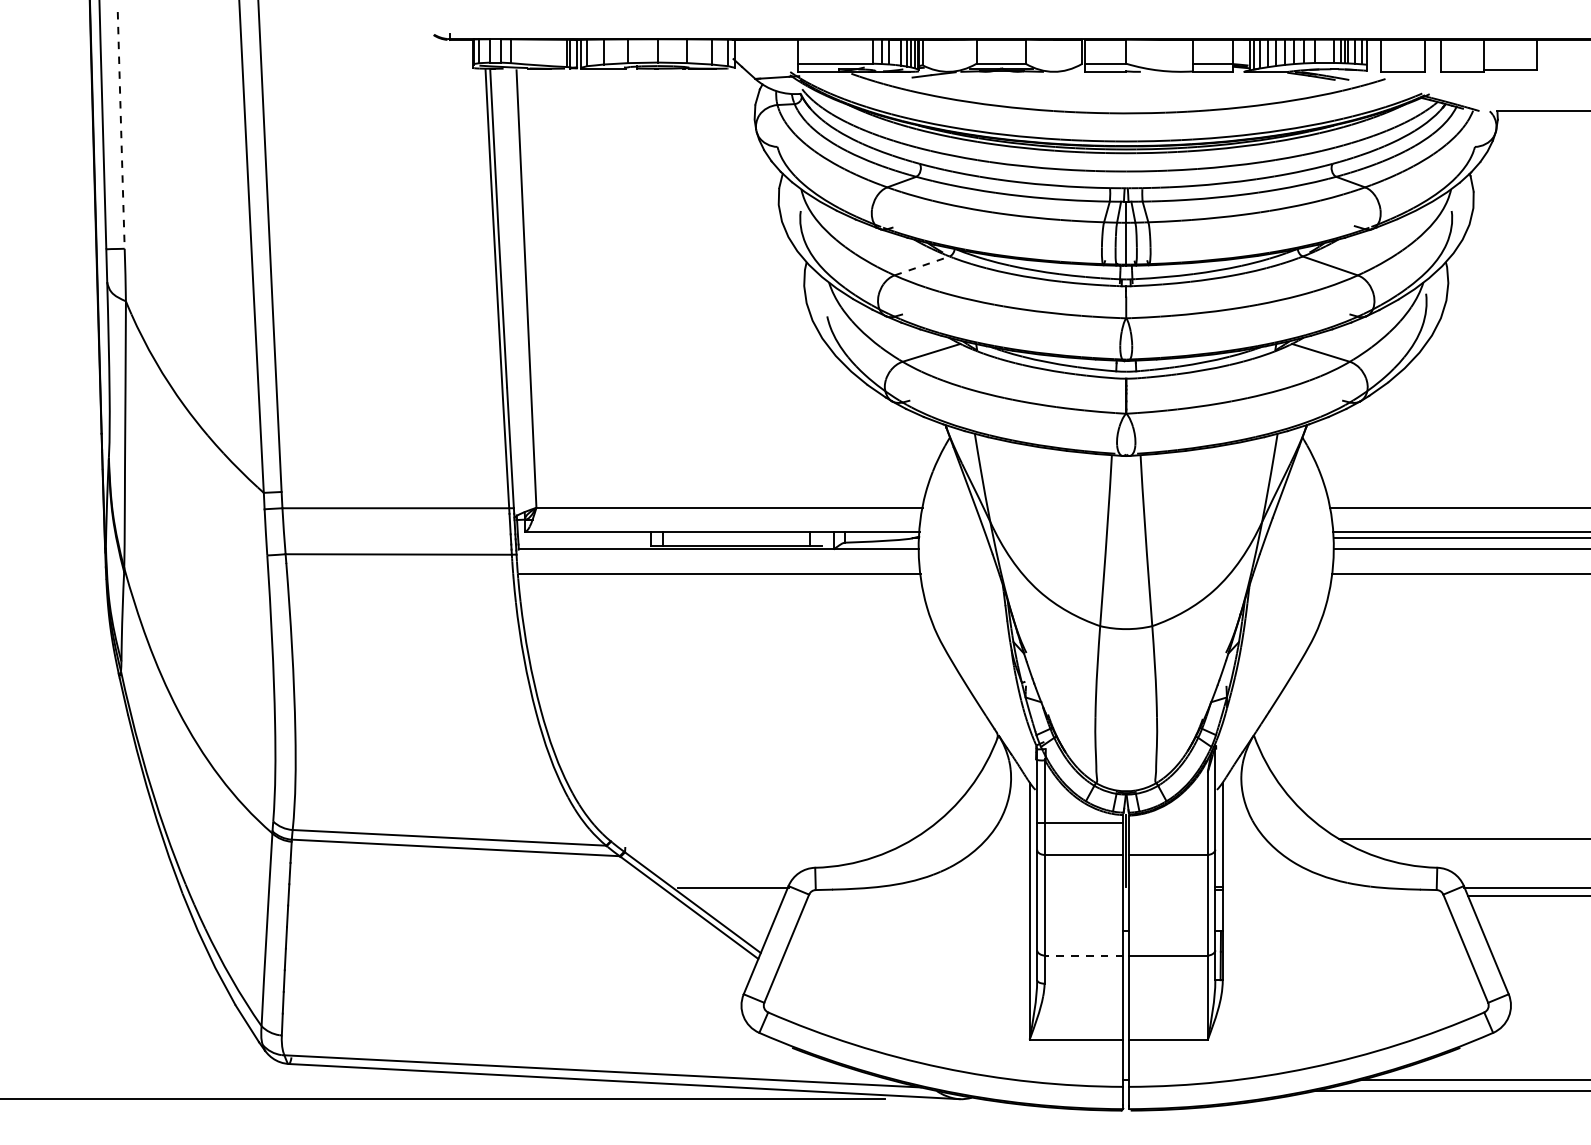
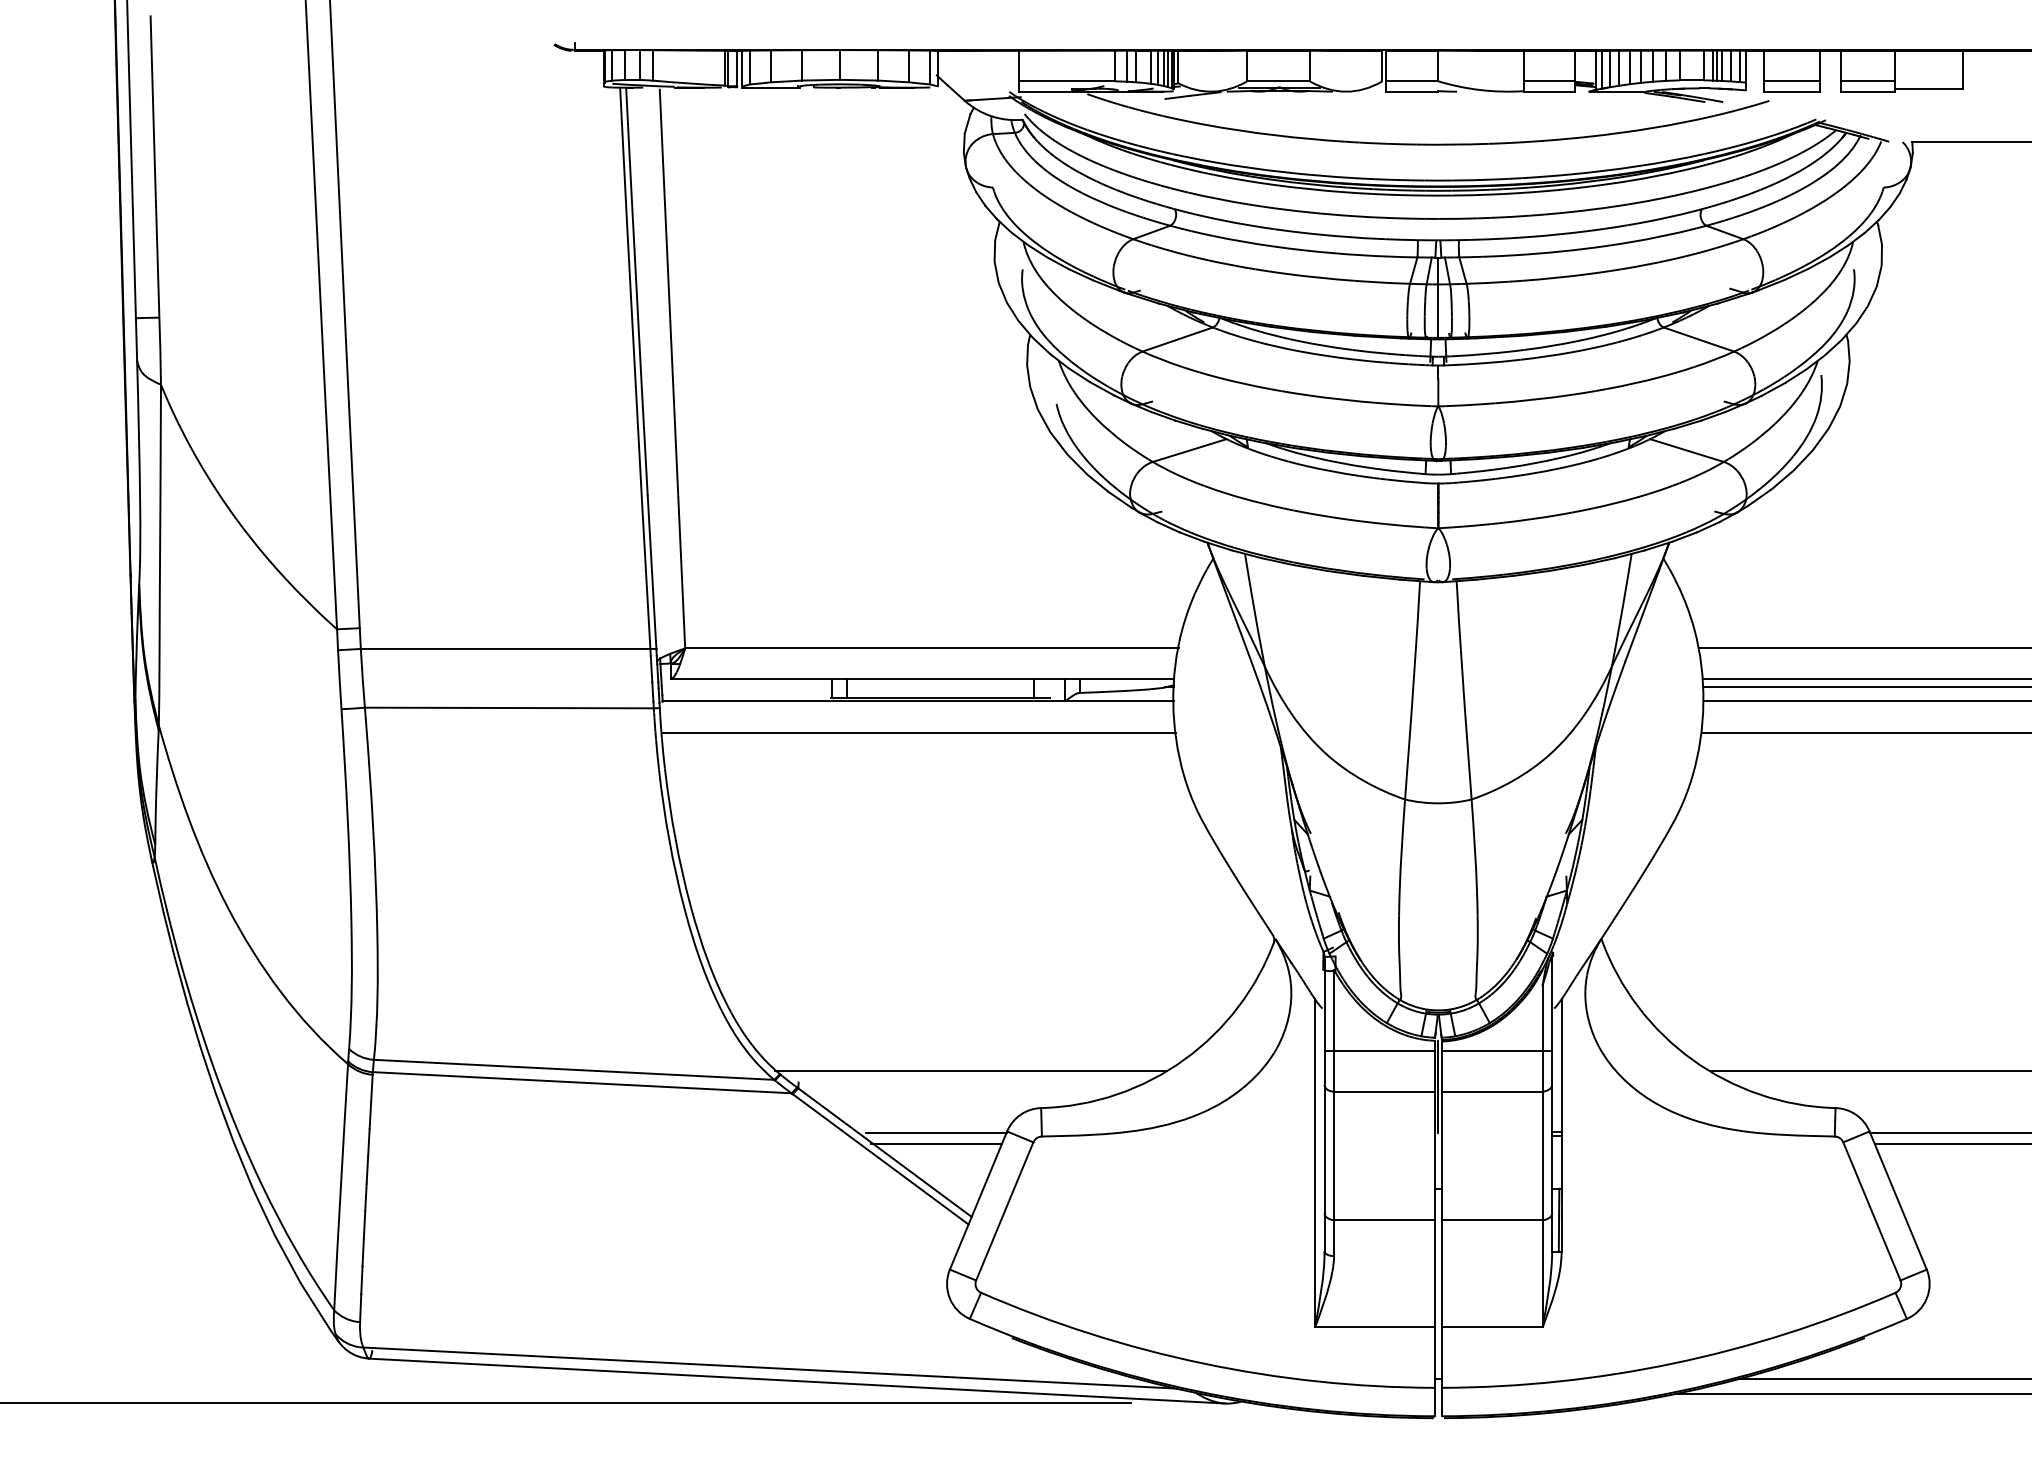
line: (1402, 63) -> (1791, 81), added
line: (1462, 63) -> (1867, 81), added
arc: (120, 130) -> (154, 166), dashed -> solid
line: (922, 265) -> (1178, 339), dashed -> solid
line: (1172, 823) -> (1497, 1051), added
line: (759, 839) -> (970, 1071), added
line: (733, 896) -> (936, 1144), added
line: (1083, 955) -> (1383, 1220), dashed -> solid

